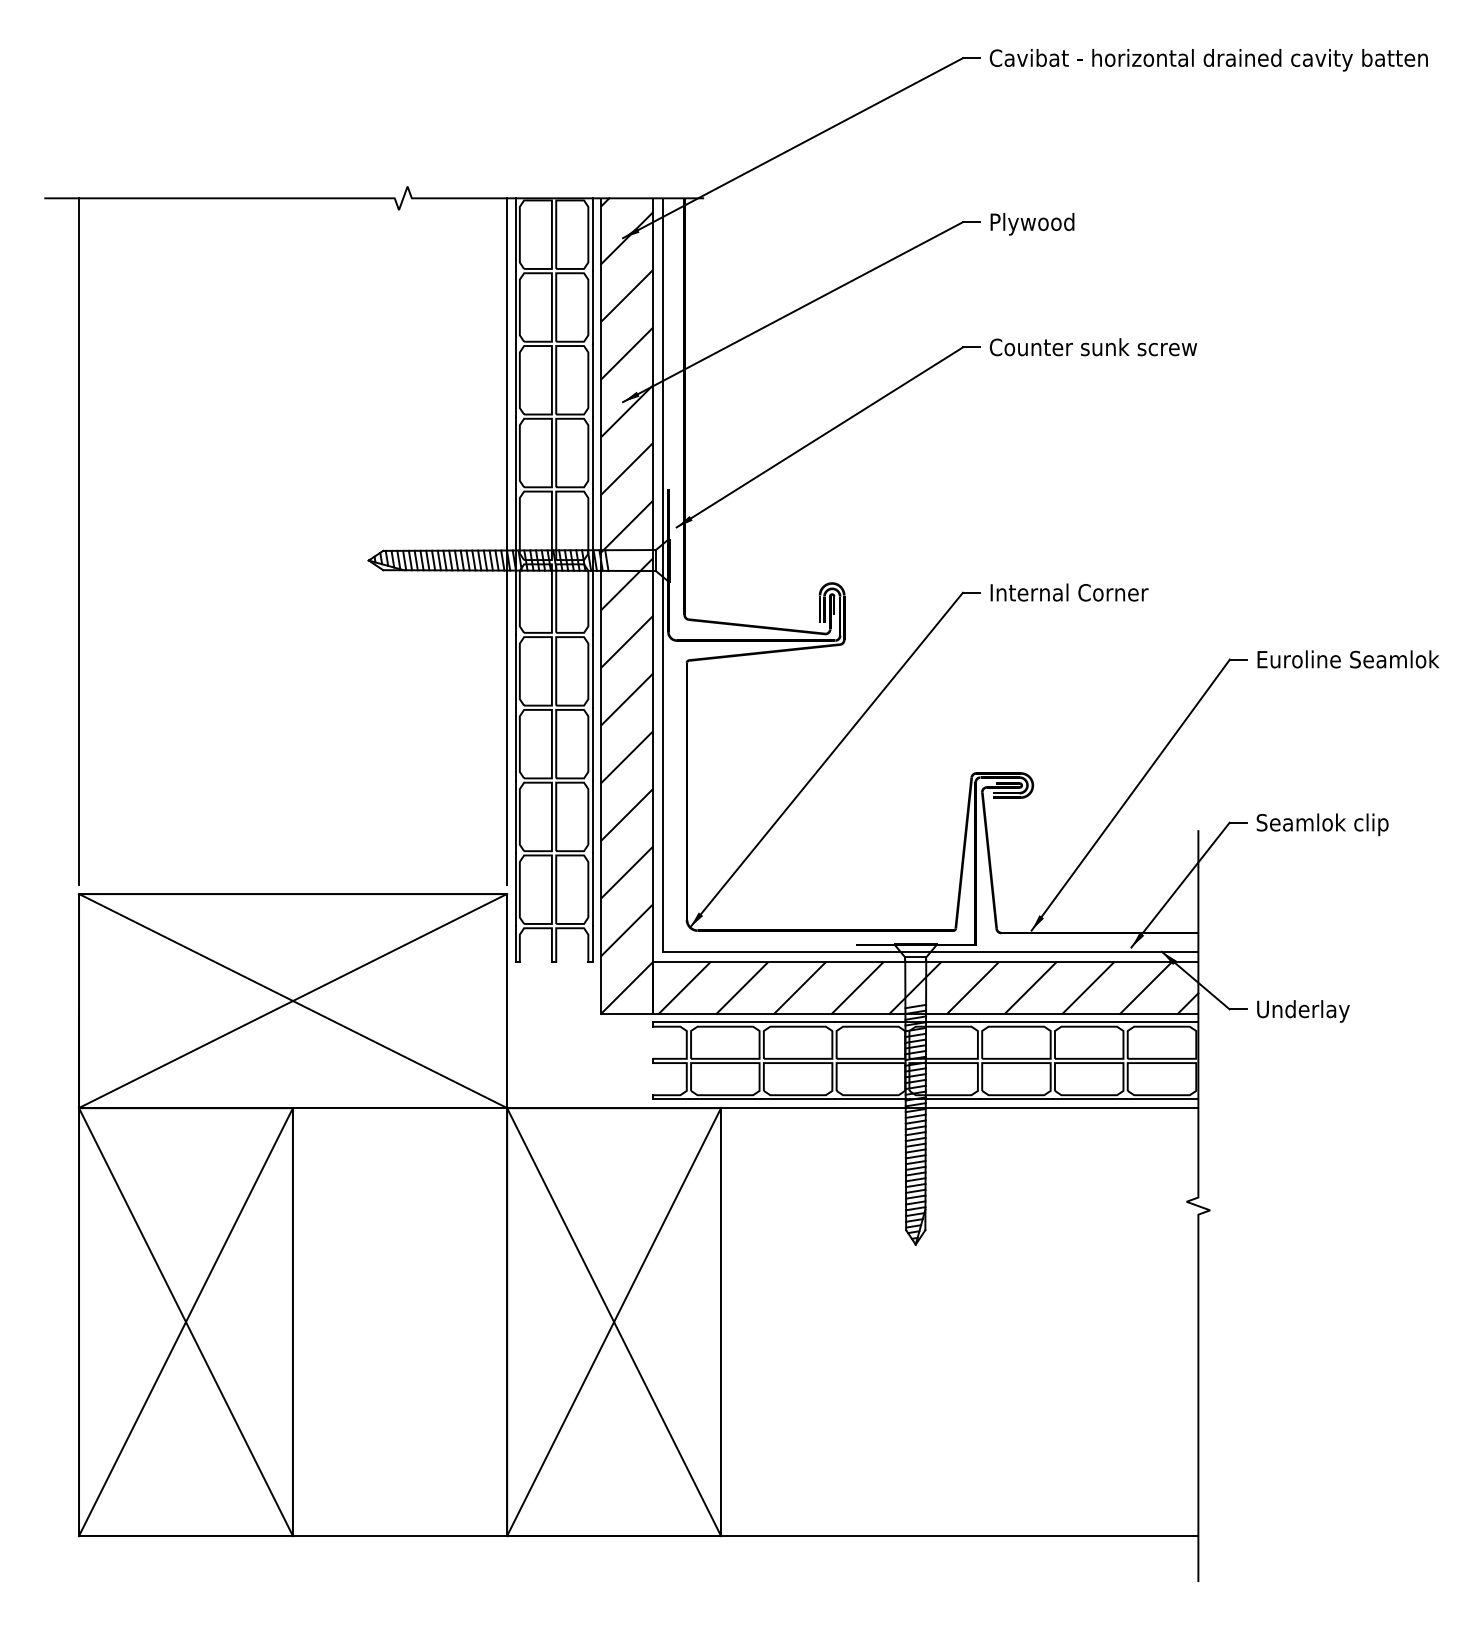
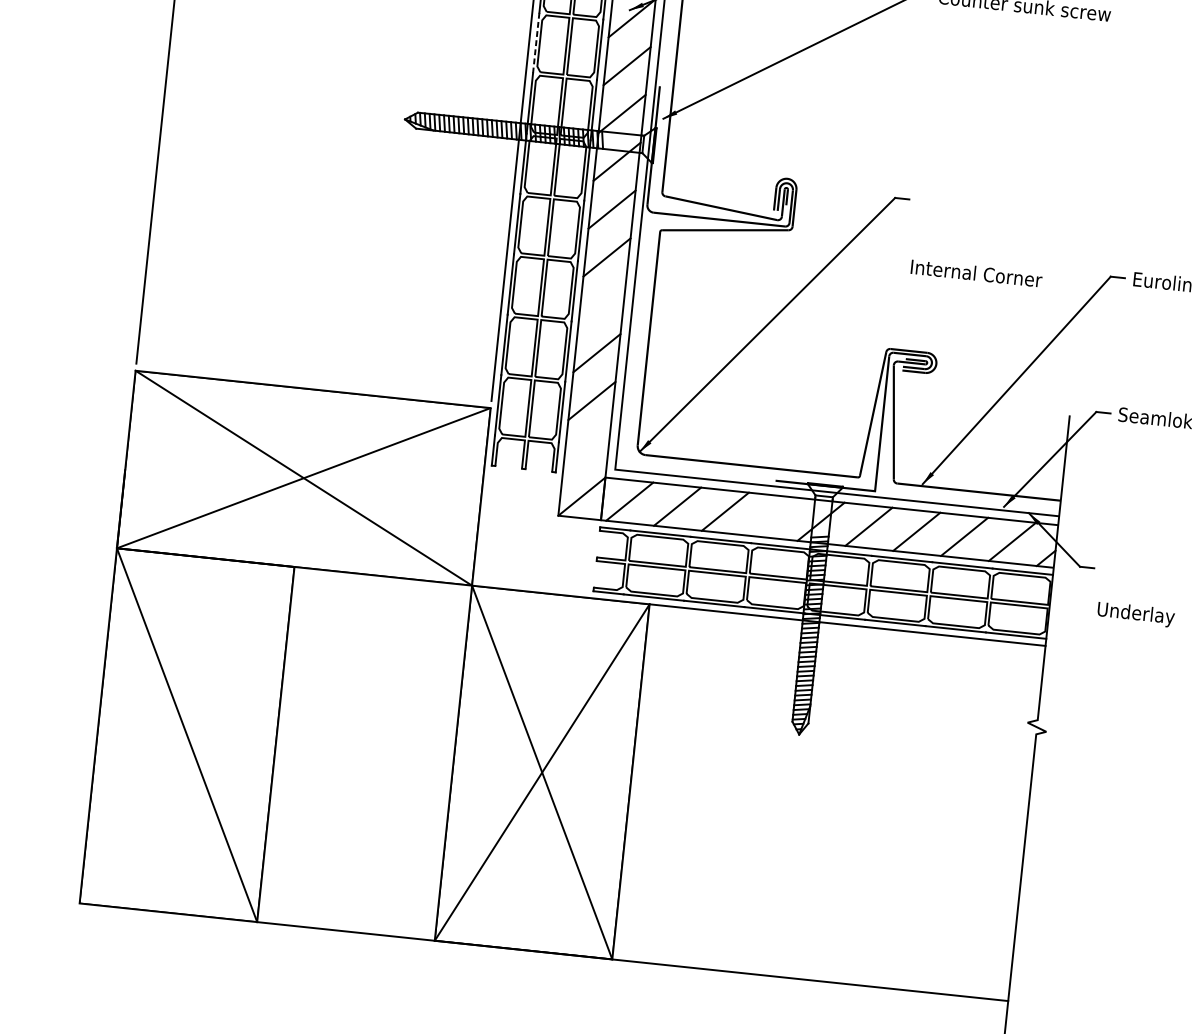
line: (515, 453) -> (536, 43), solid -> dashed
text: (1069, 592) -> (976, 273), moved
line: (626, 757) -> (601, 305), removed
line: (626, 930) -> (586, 448), removed
line: (857, 987) -> (773, 516), removed
text: (1303, 1011) -> (1136, 614), moved
line: (185, 1322) -> (186, 735), removed

